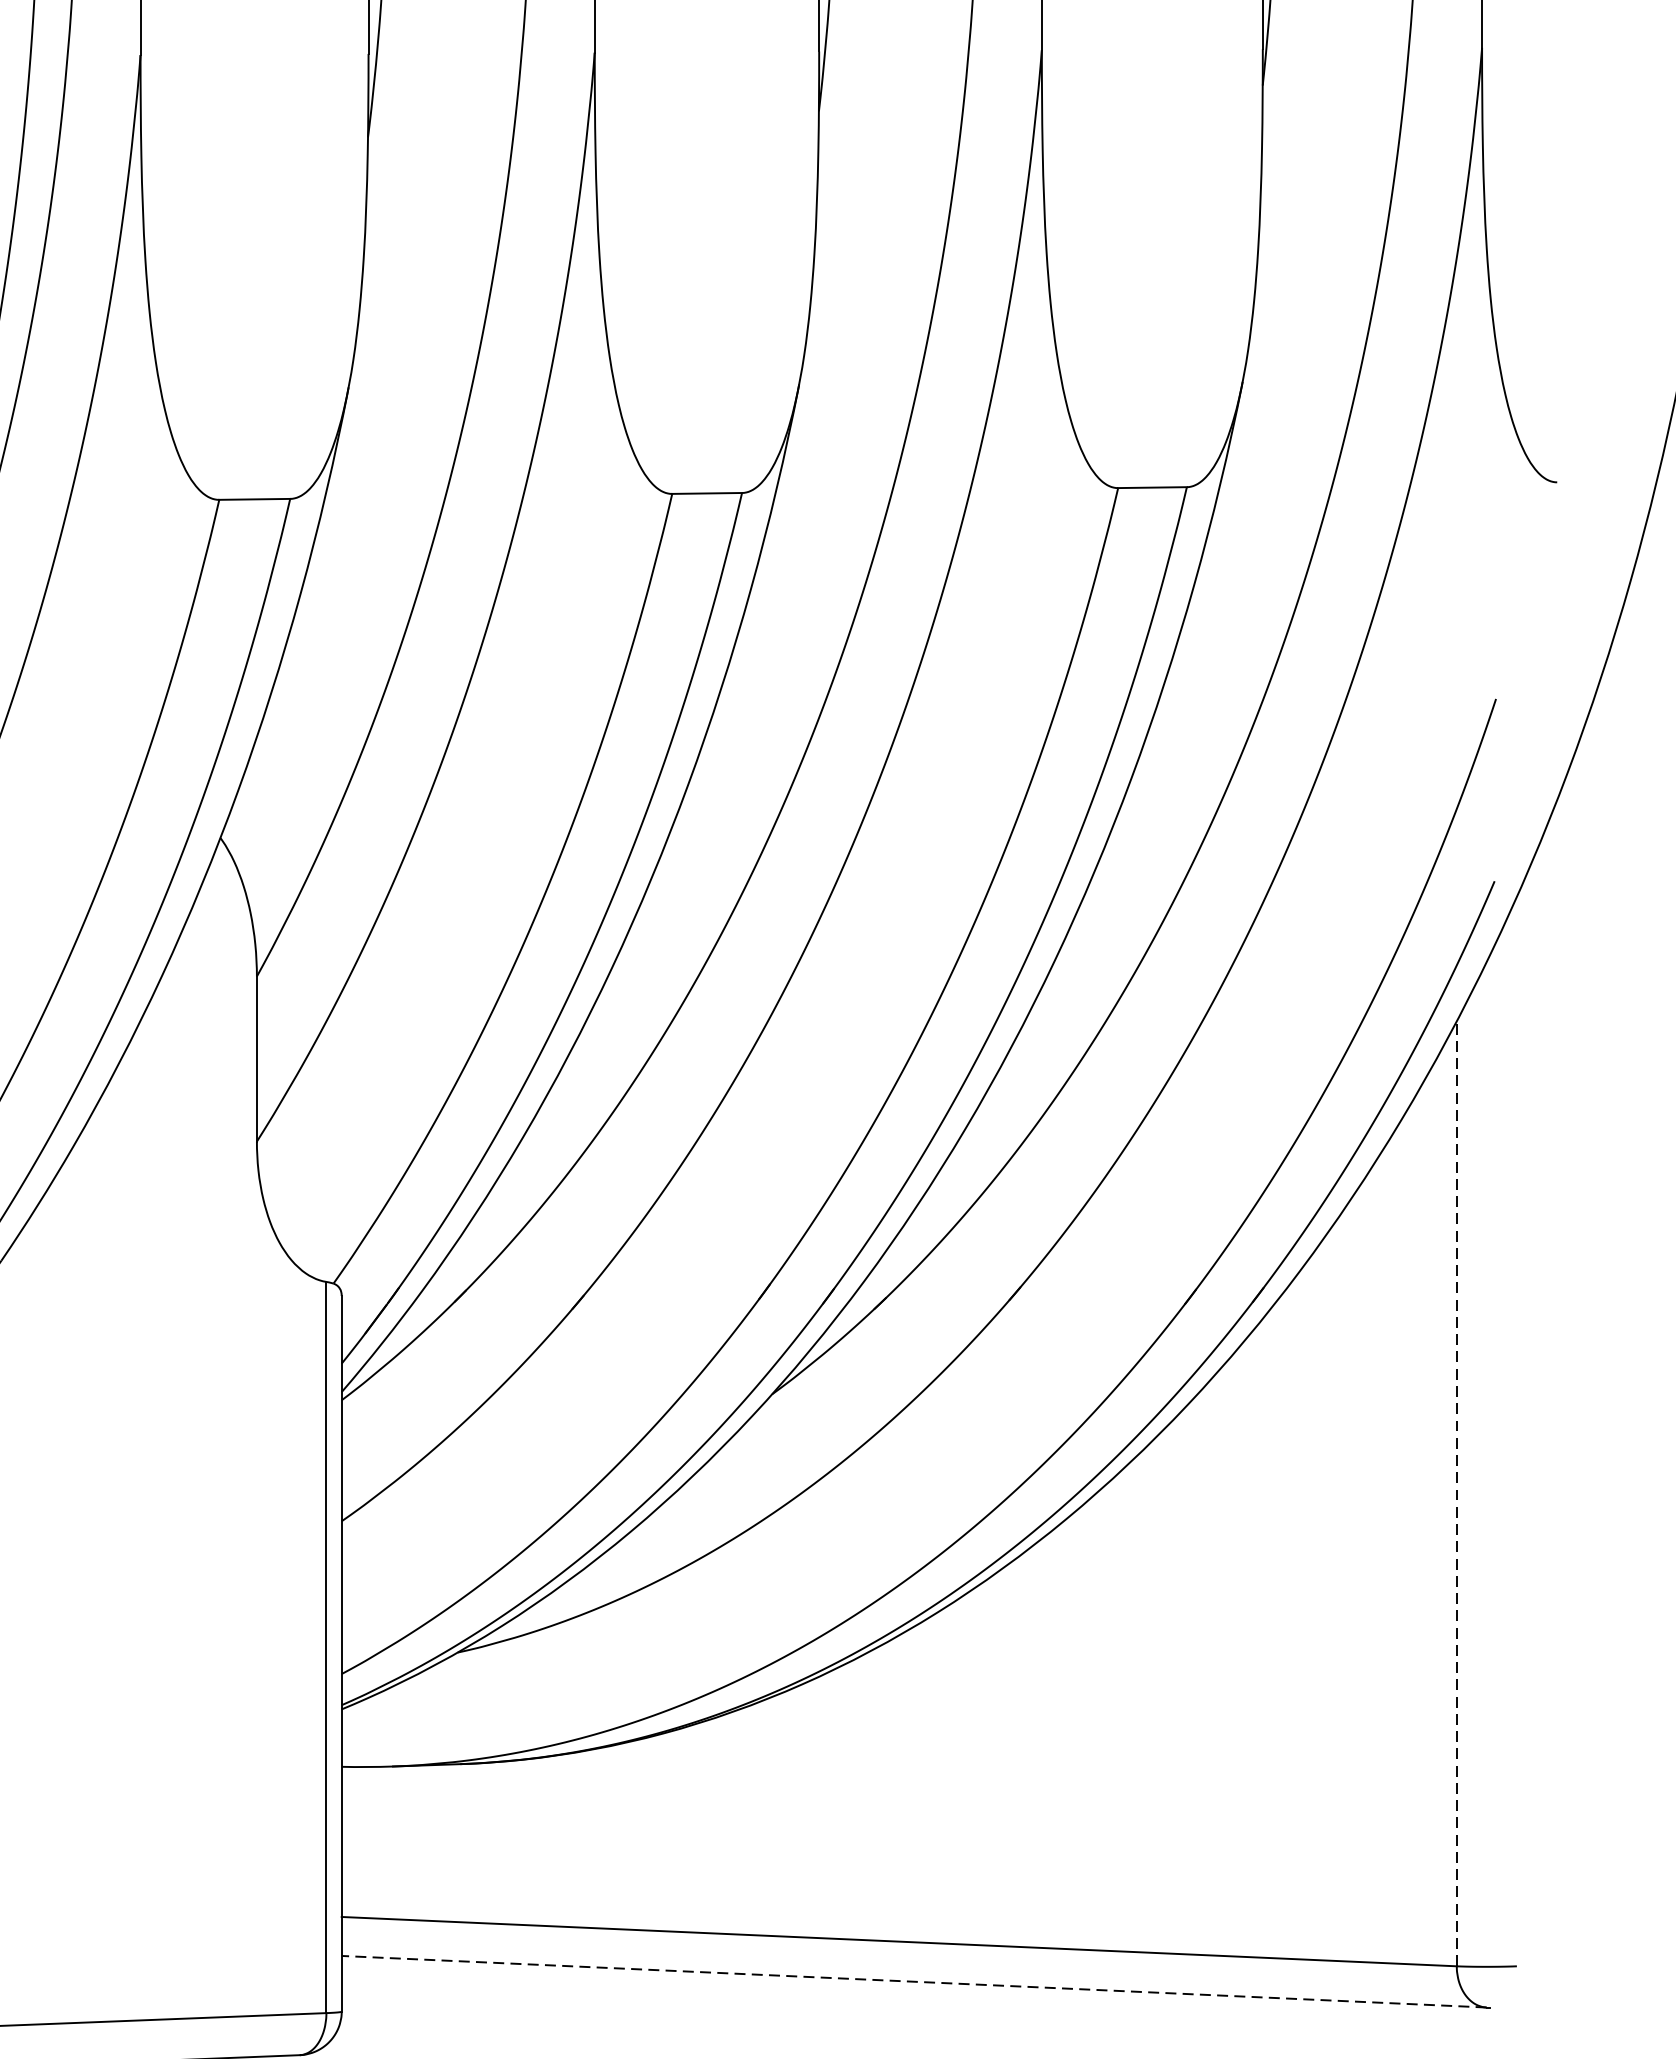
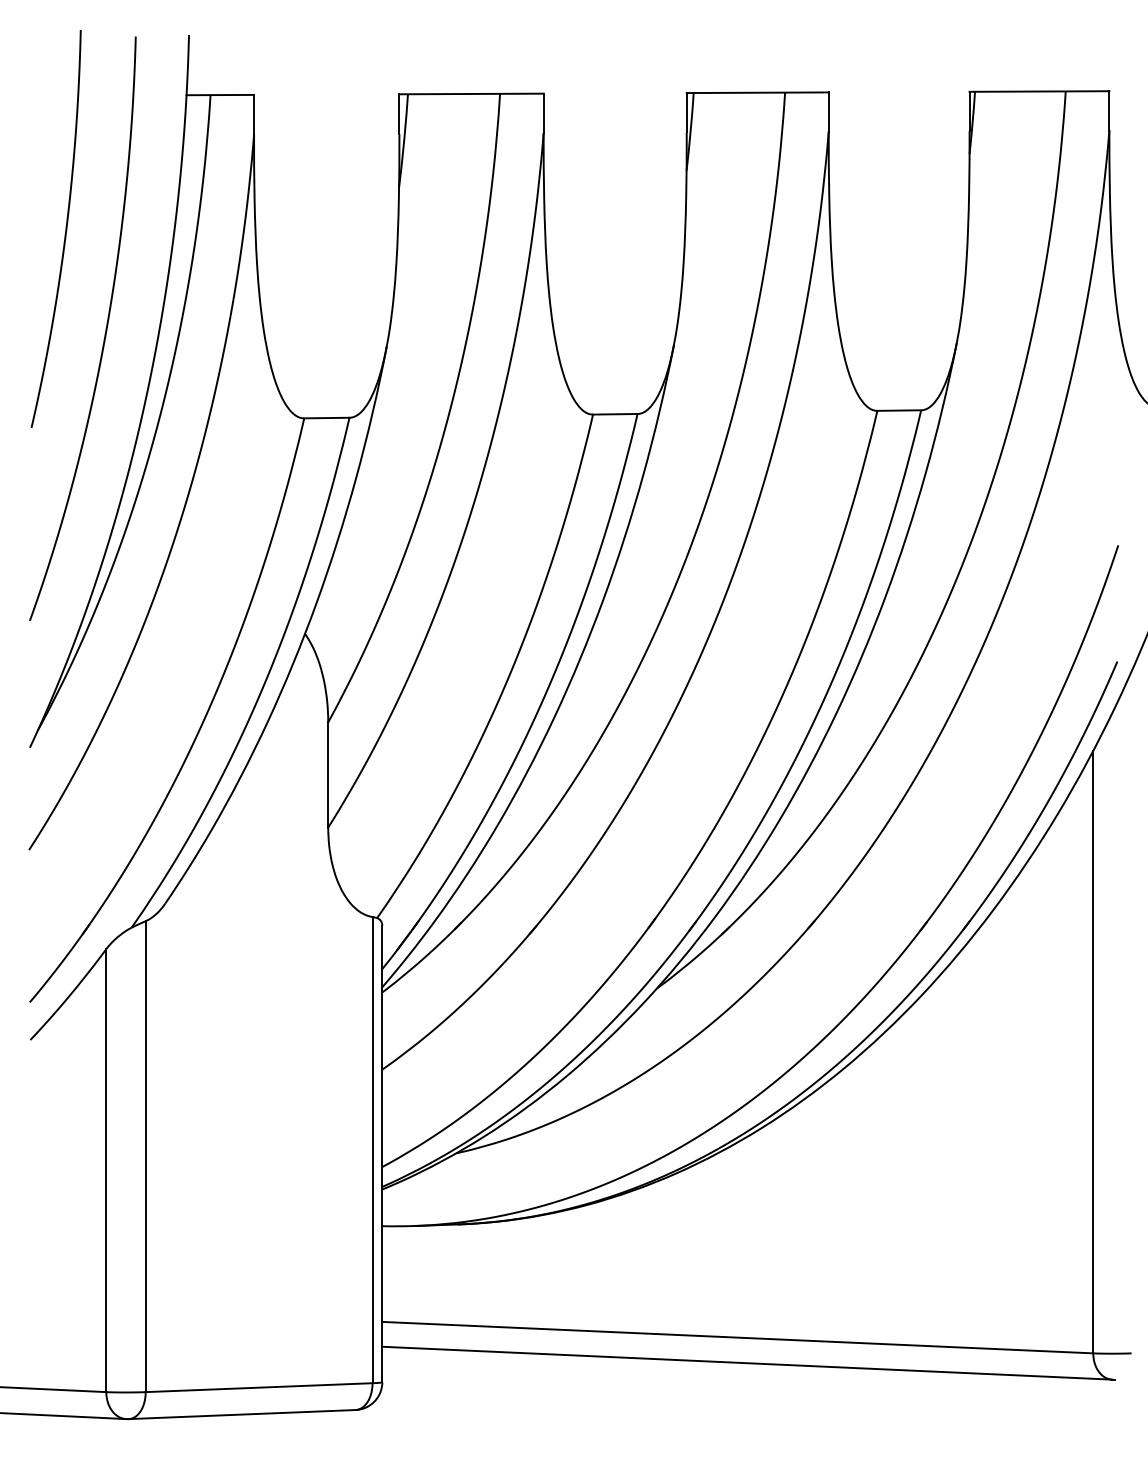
line: (1457, 1492) -> (1093, 1051), dashed -> solid
line: (912, 1982) -> (746, 1363), dashed -> solid

